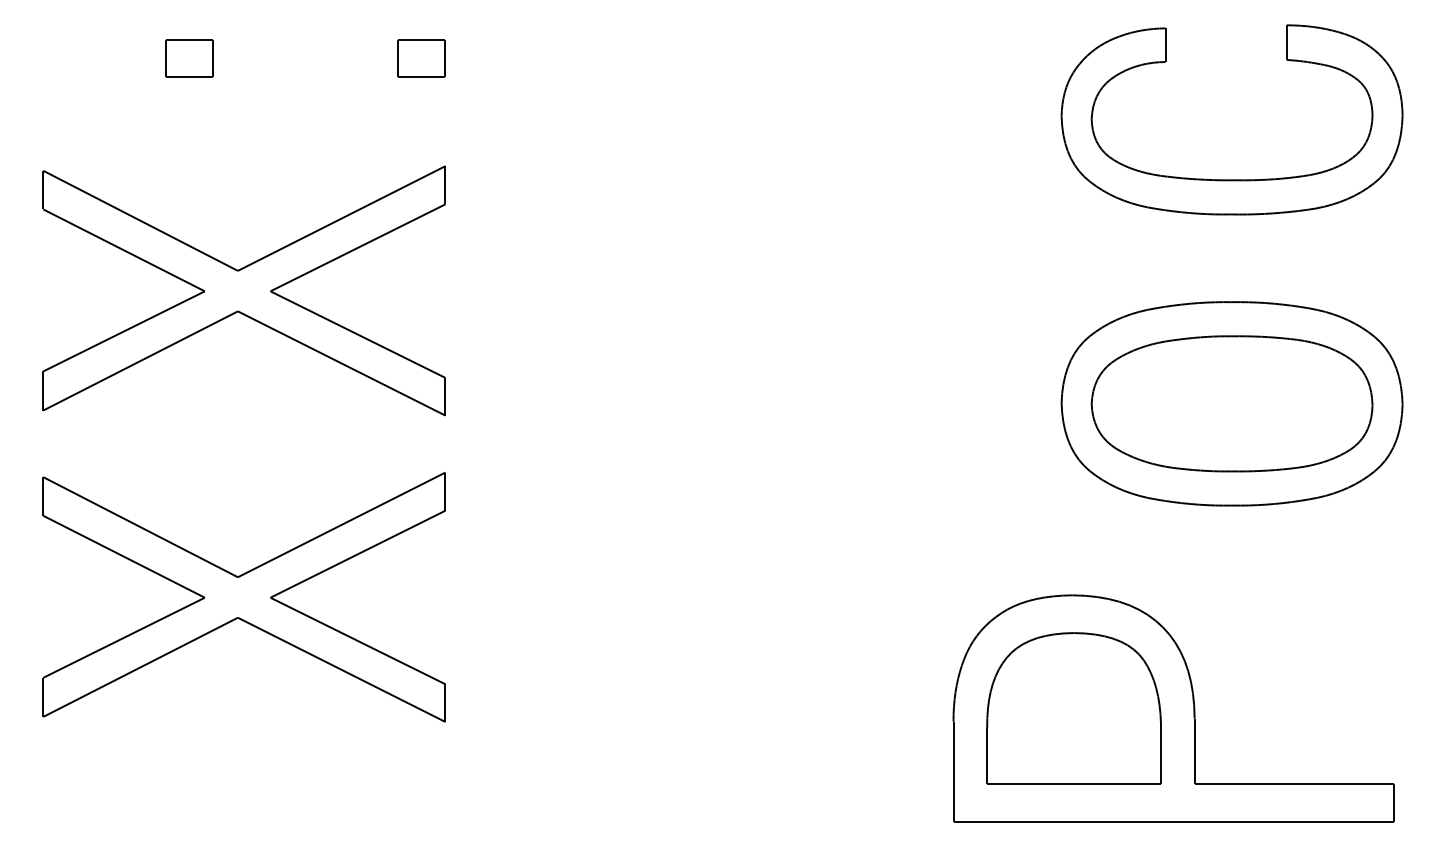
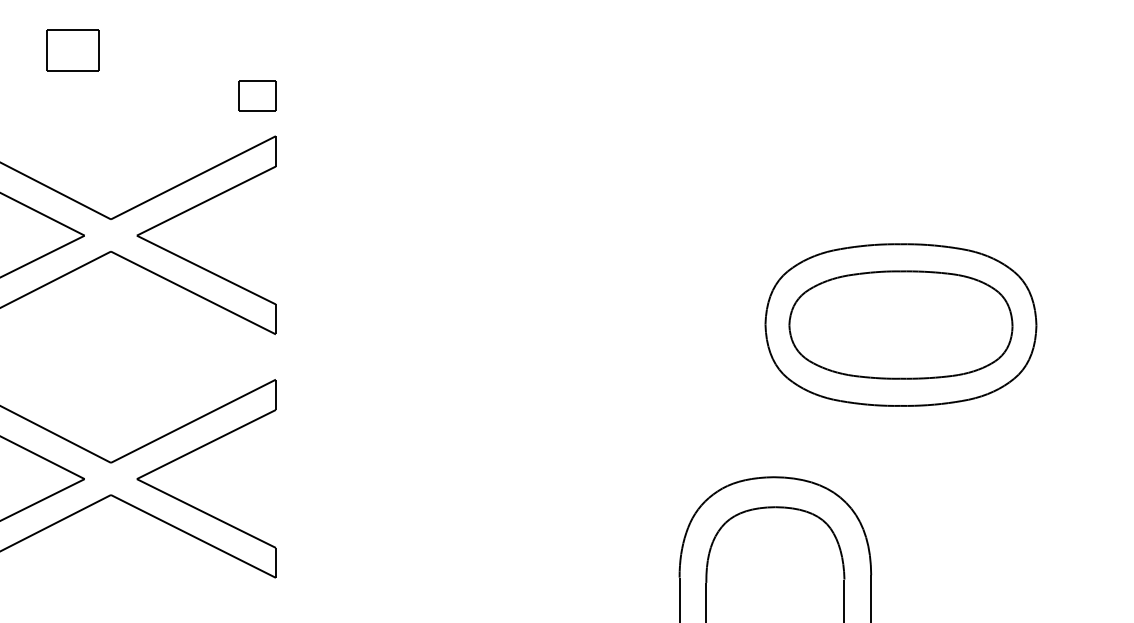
part: (189, 58) -> (72, 50), size x1.4
part: (421, 58) -> (256, 95), moved
part: (1231, 179) -> (900, 146), removed

